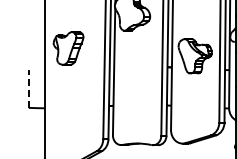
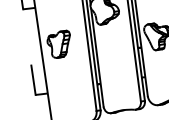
line: (28, 88) -> (33, 80), dashed -> solid

